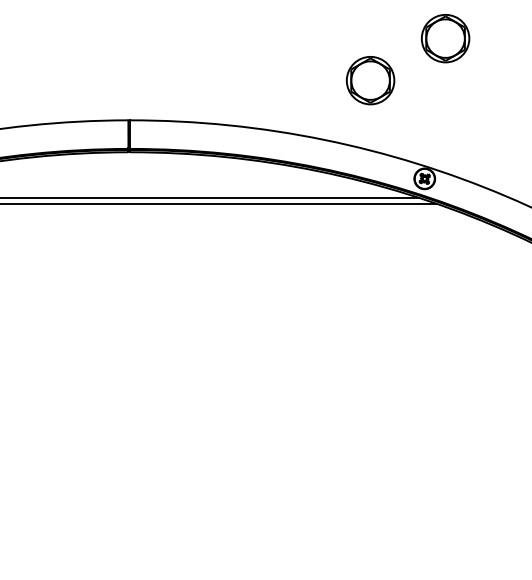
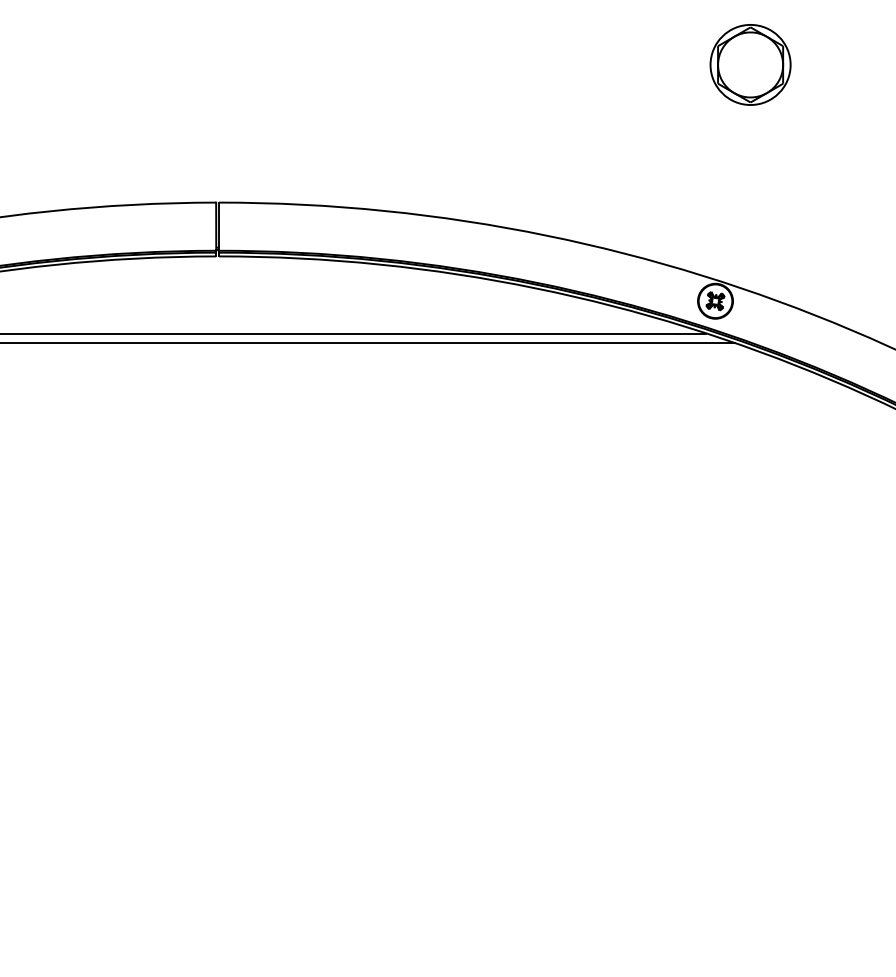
part: (370, 80) -> (624, 135), removed

